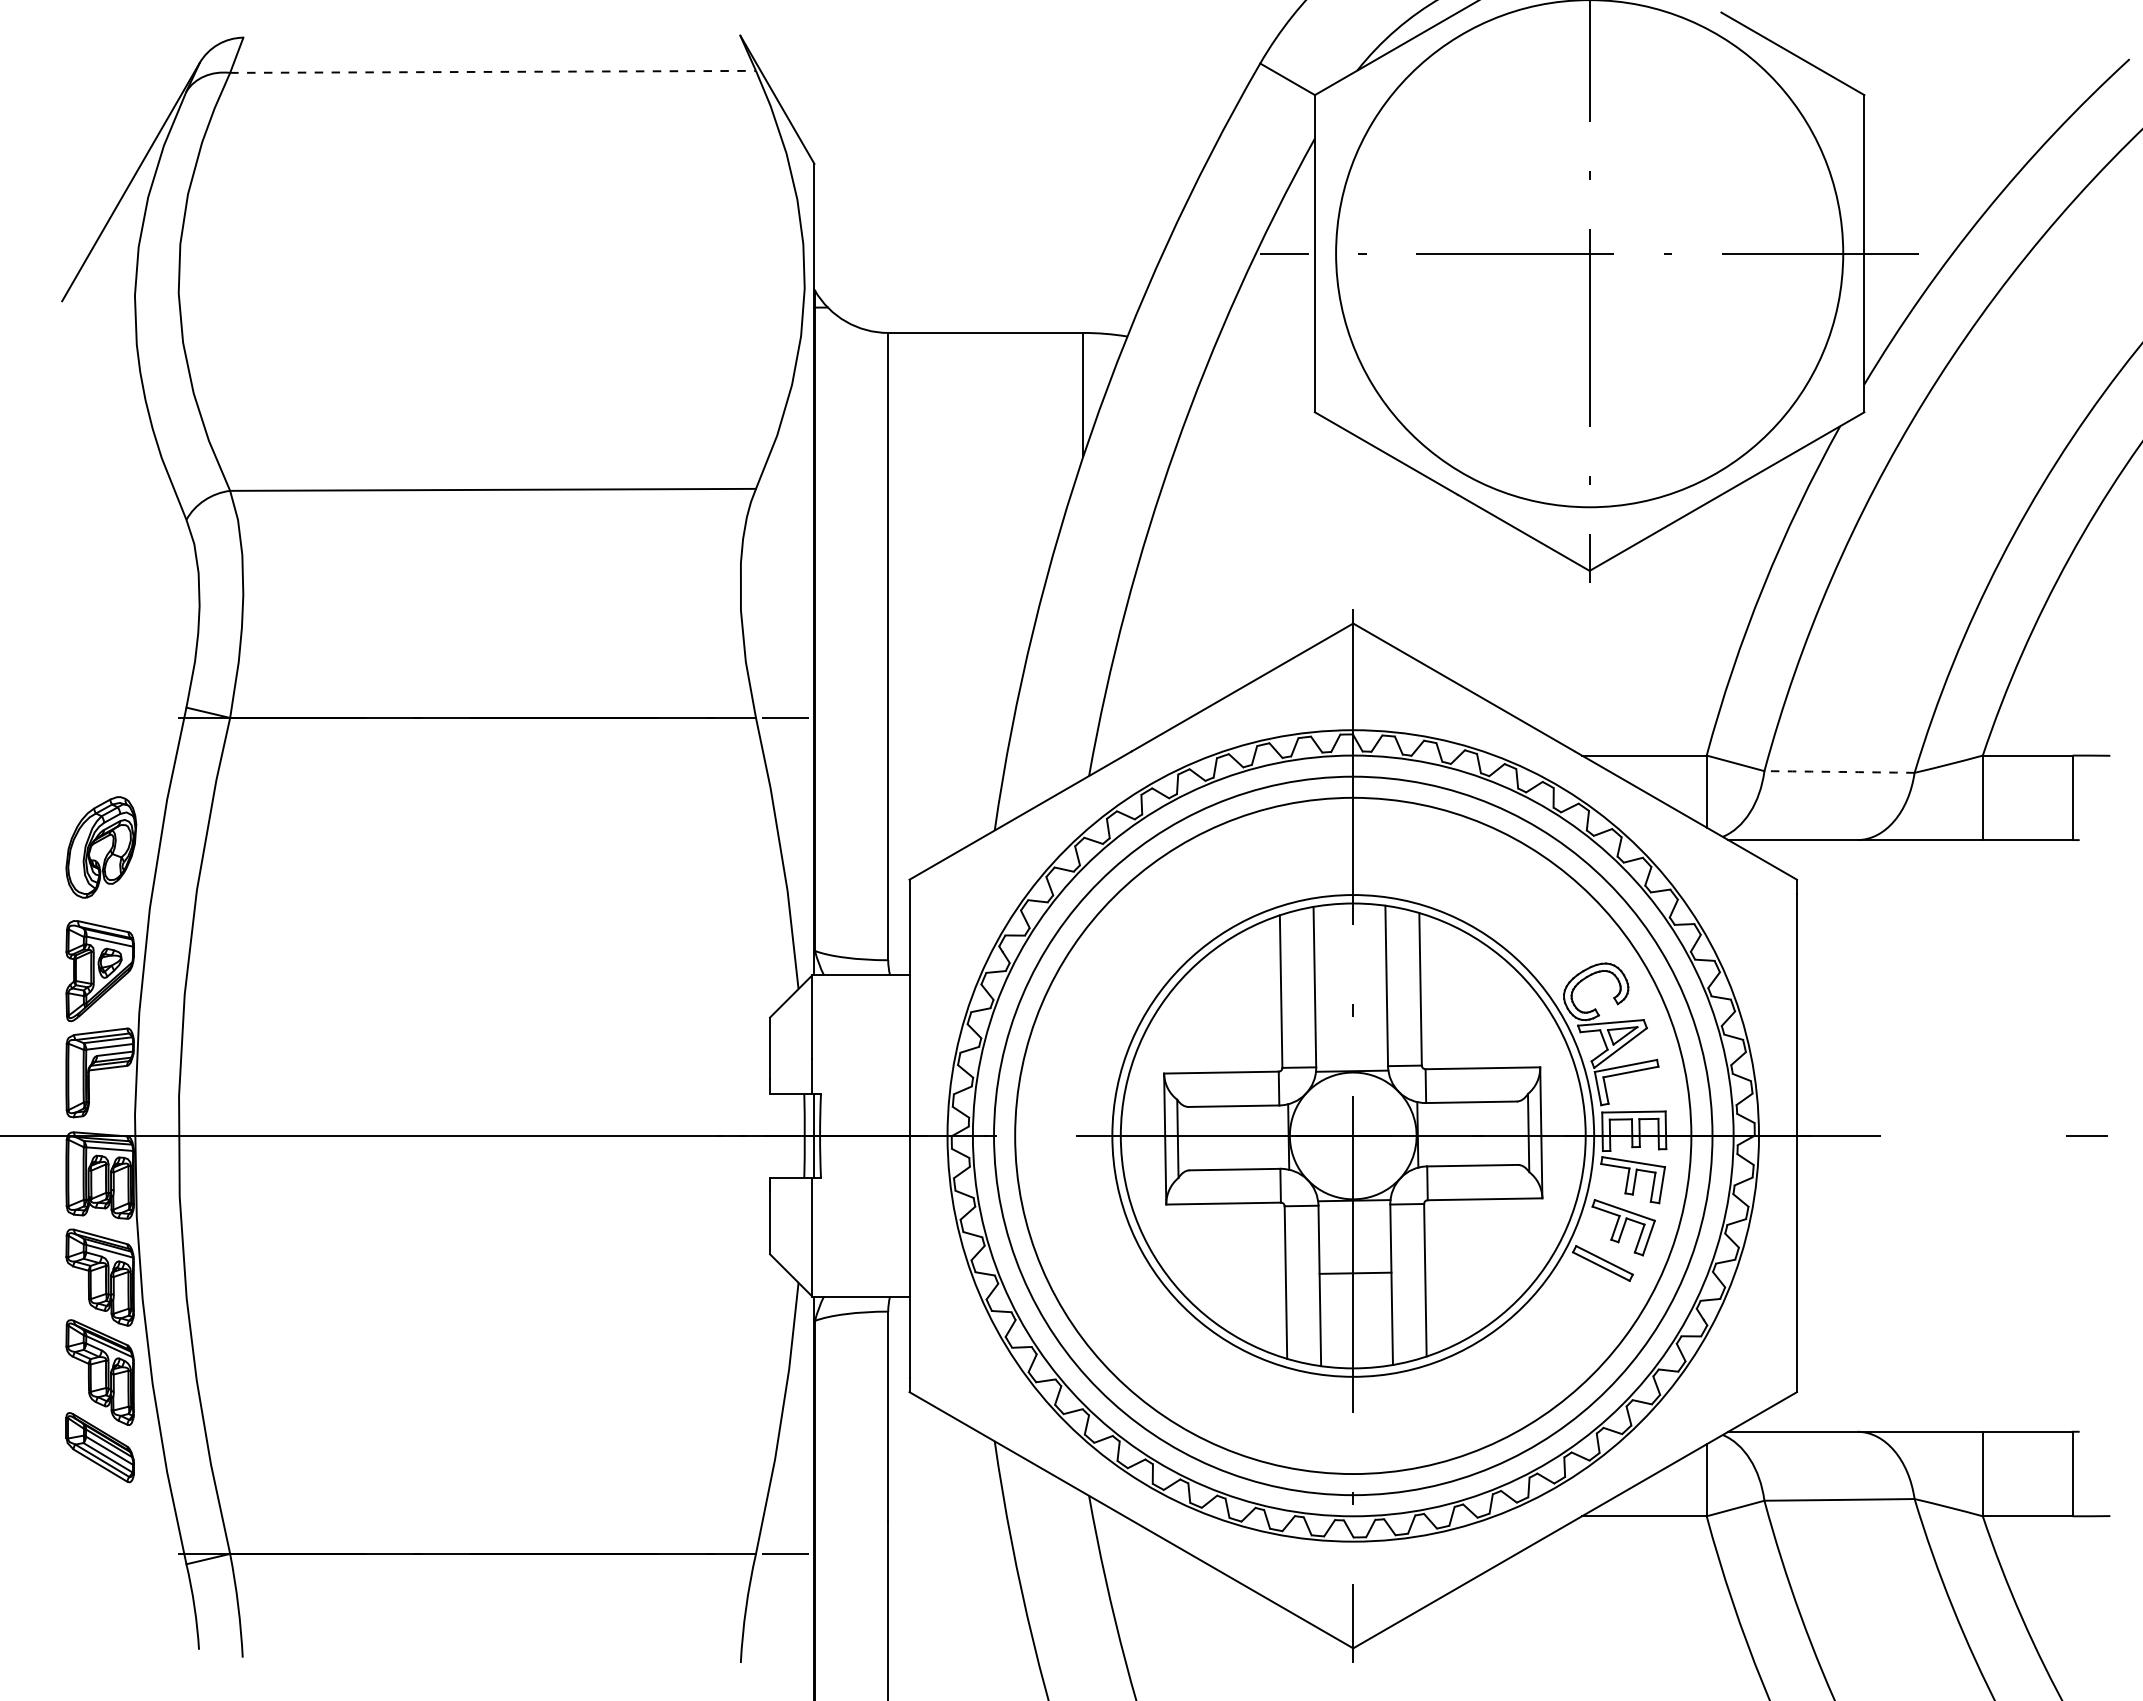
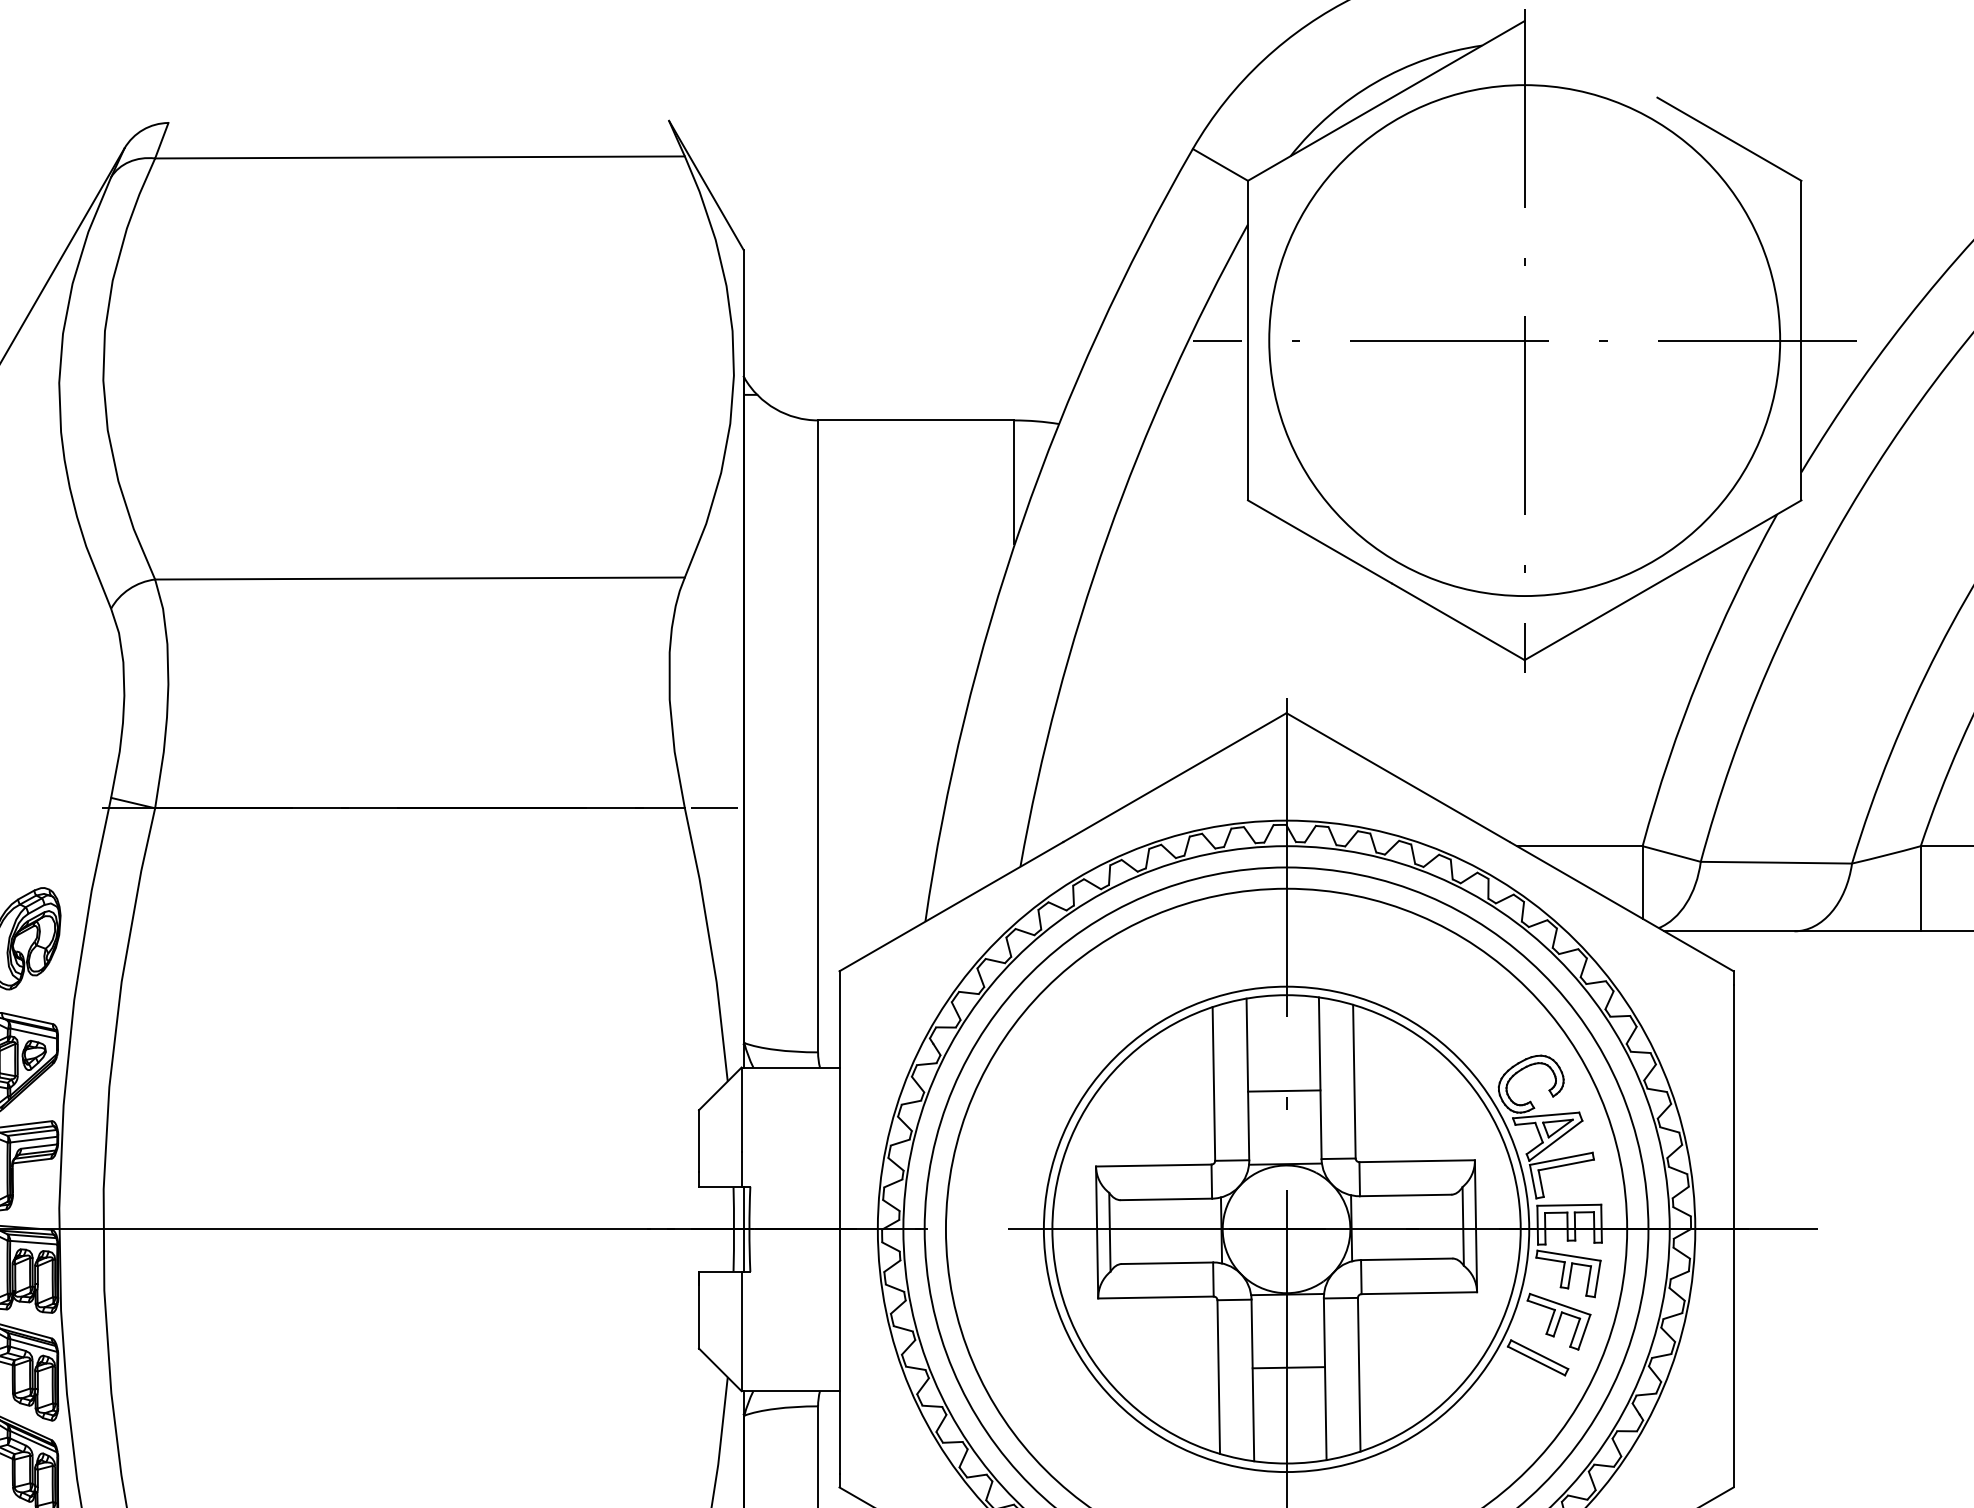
line: (493, 71) -> (420, 157), dashed -> solid
arc: (1839, 771) -> (1776, 862), dashed -> solid
line: (1350, 998) -> (1283, 1090), added

